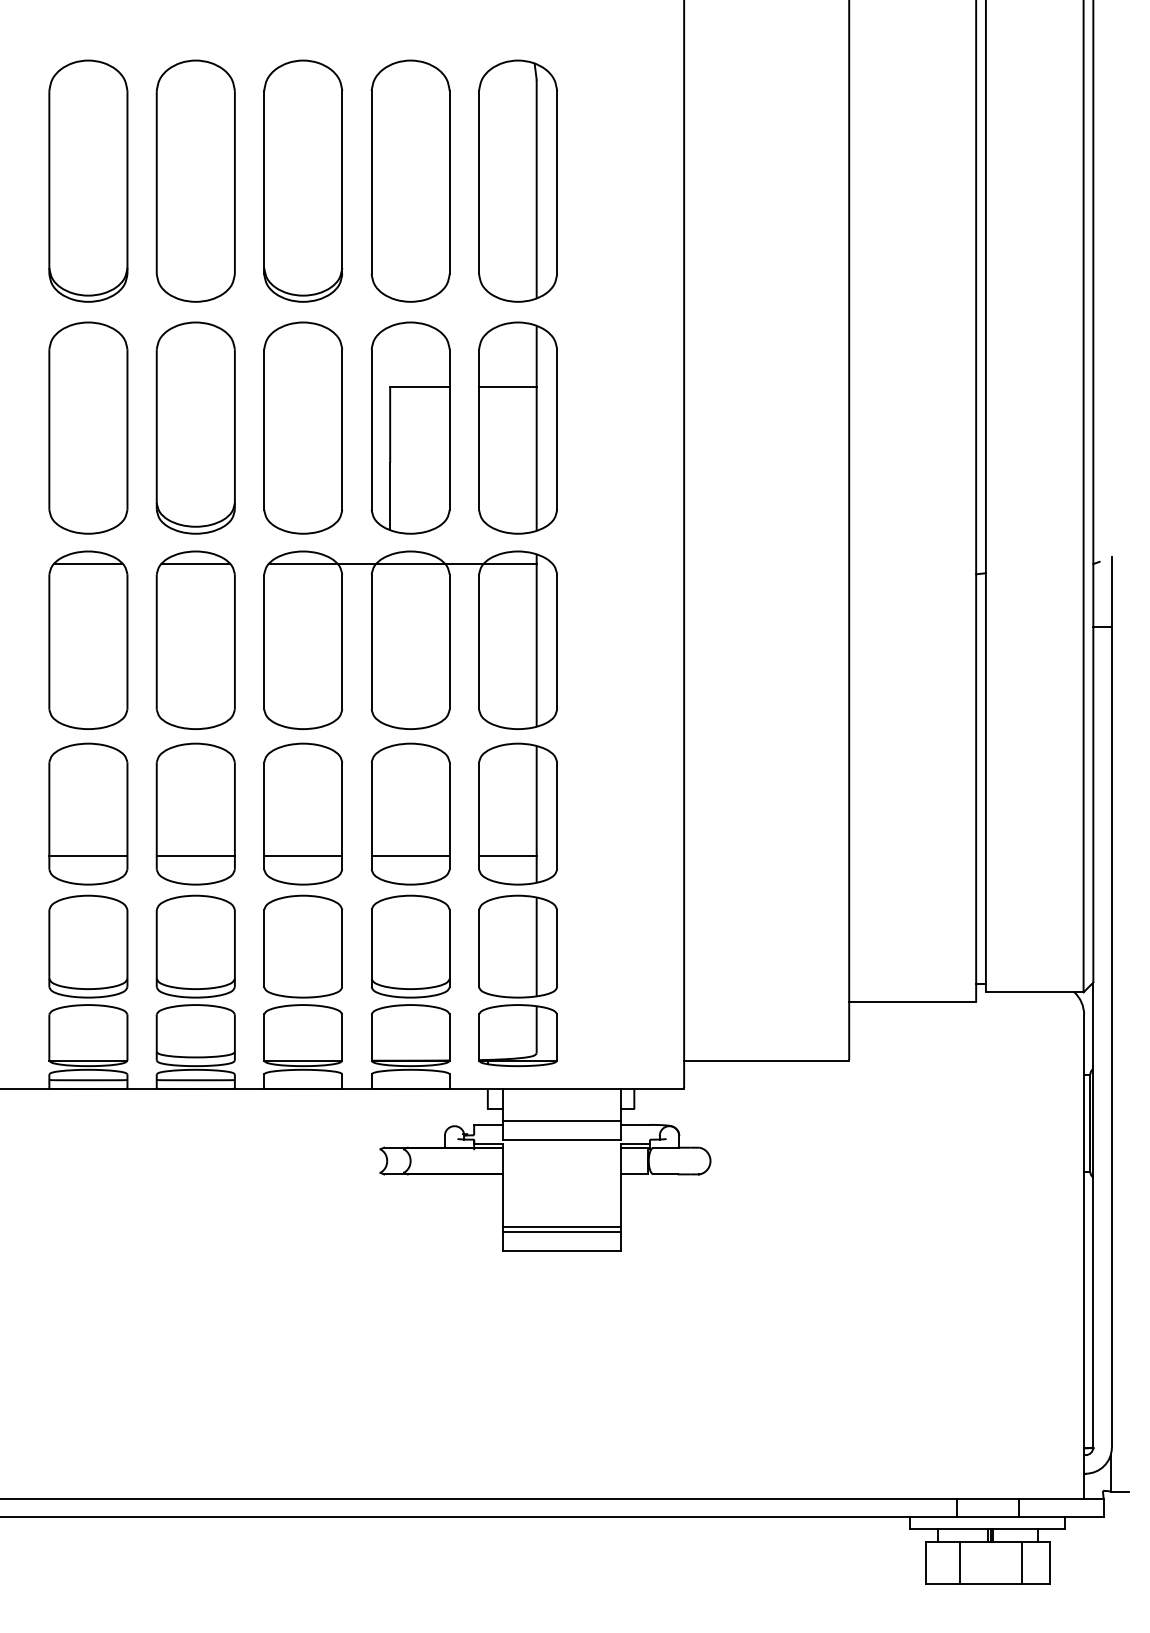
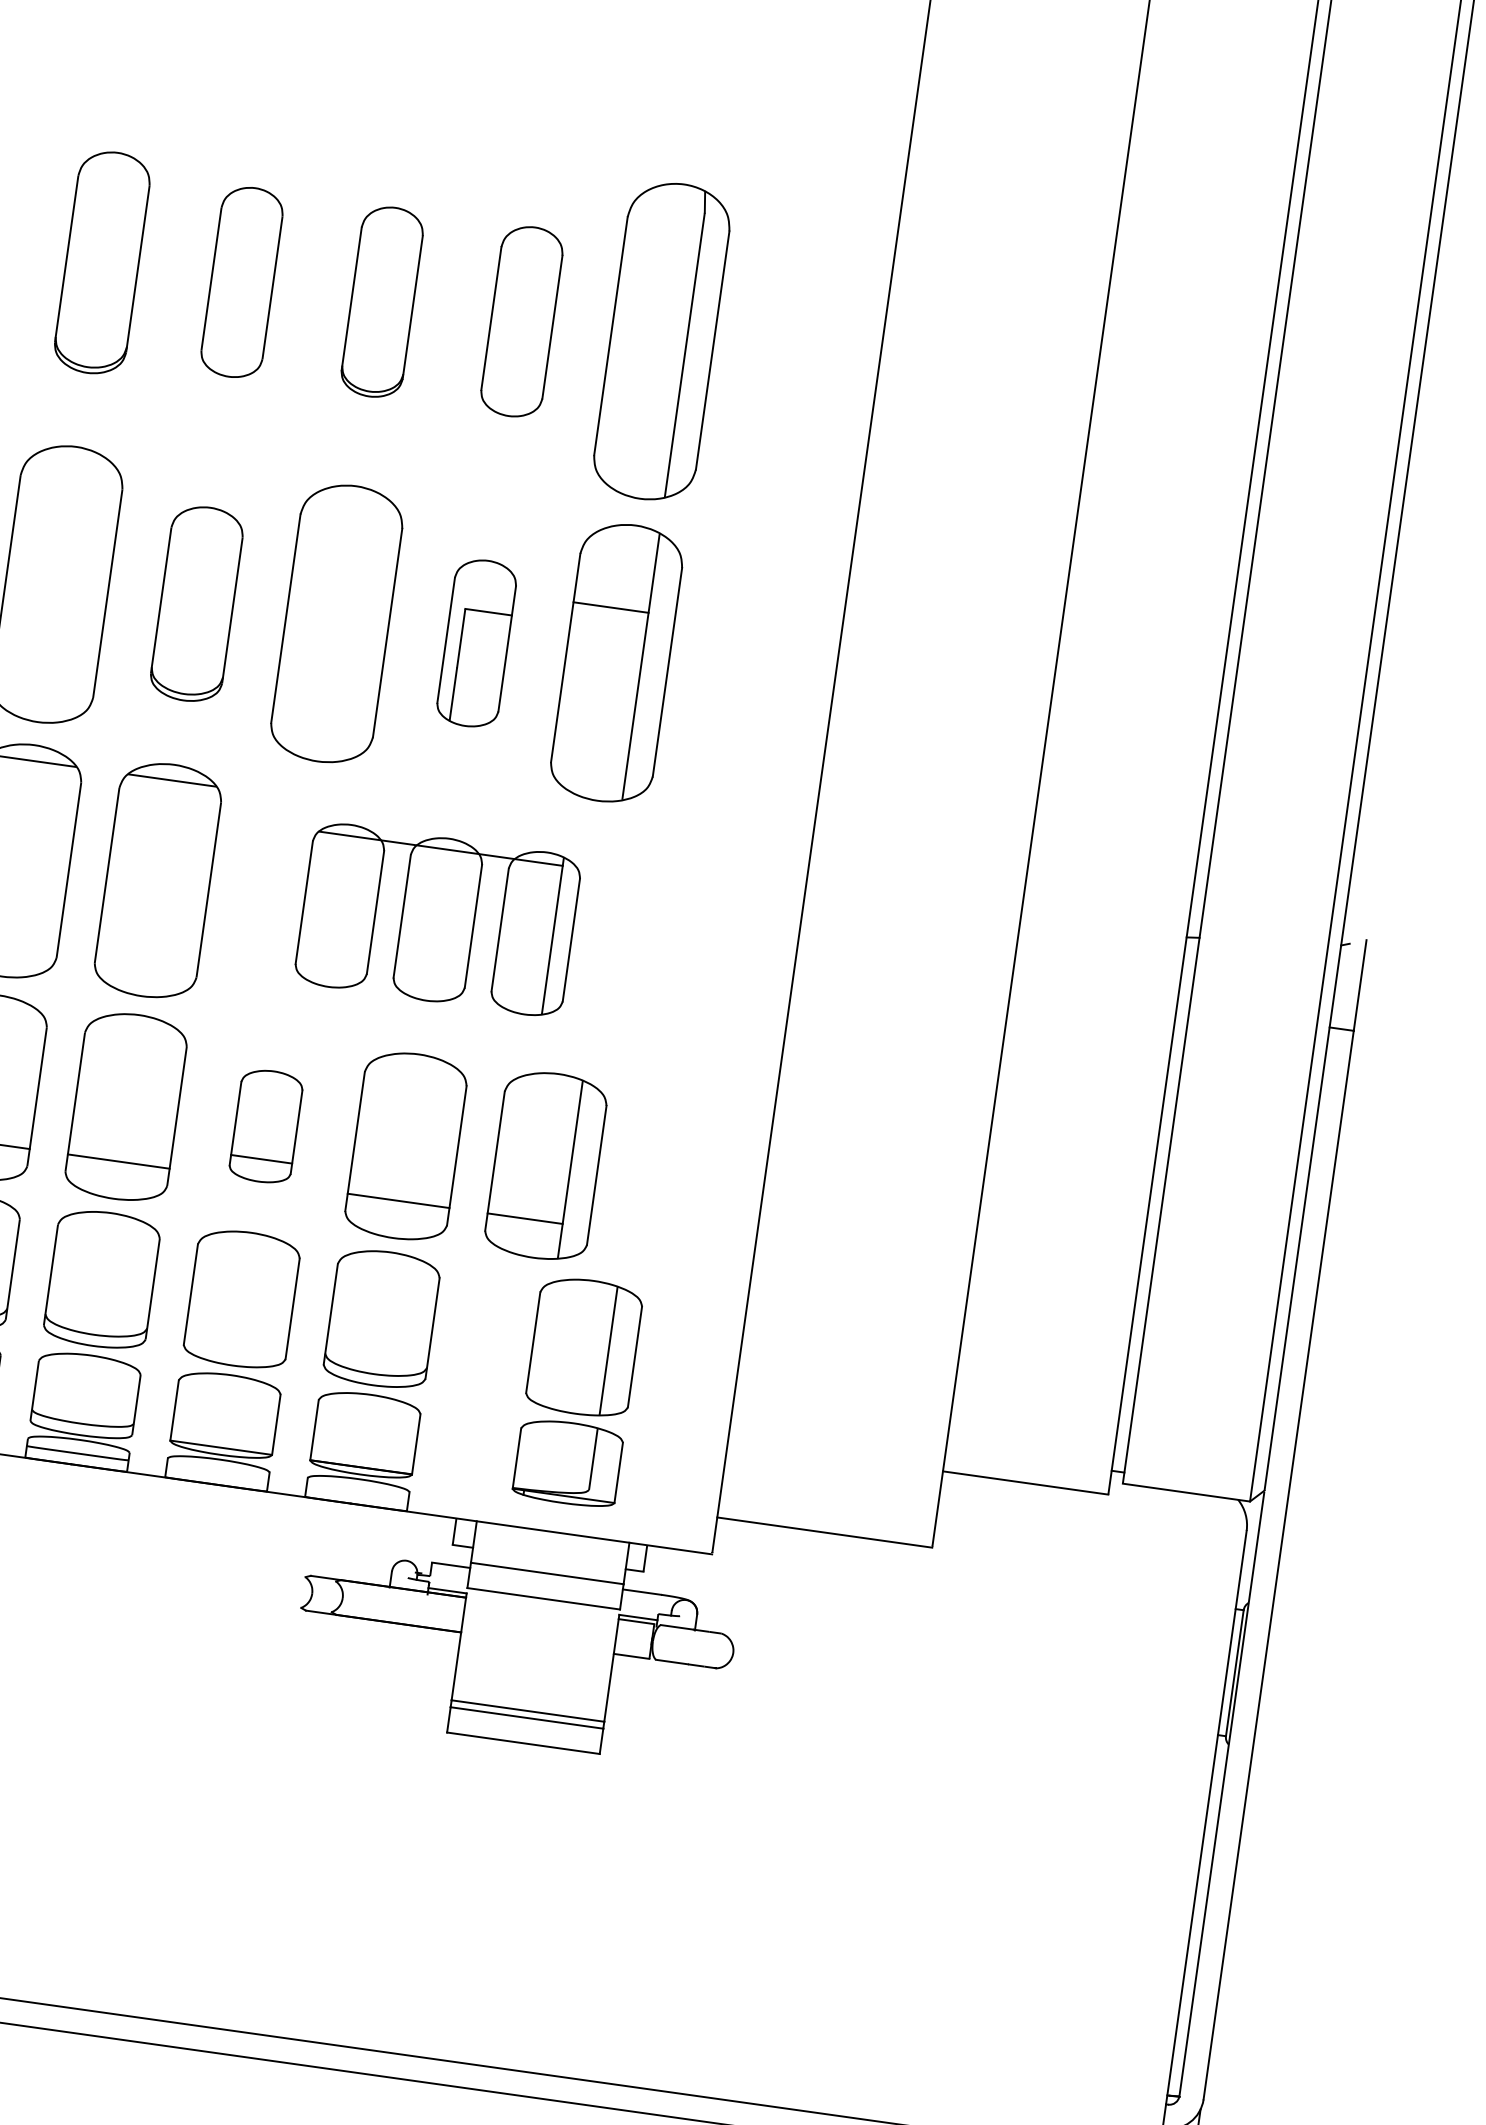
part: (88, 180) -> (102, 262), size x0.7
part: (195, 180) -> (242, 281), size x0.6
part: (303, 180) -> (382, 301), size x0.6
part: (410, 180) -> (522, 320), size x0.6
part: (195, 427) -> (196, 603), size x0.7
part: (410, 427) -> (476, 642), size x0.6
part: (410, 639) -> (438, 918), size x0.7
part: (302, 813) -> (265, 1125), size x0.6
part: (517, 980) -> (577, 1391), moved

